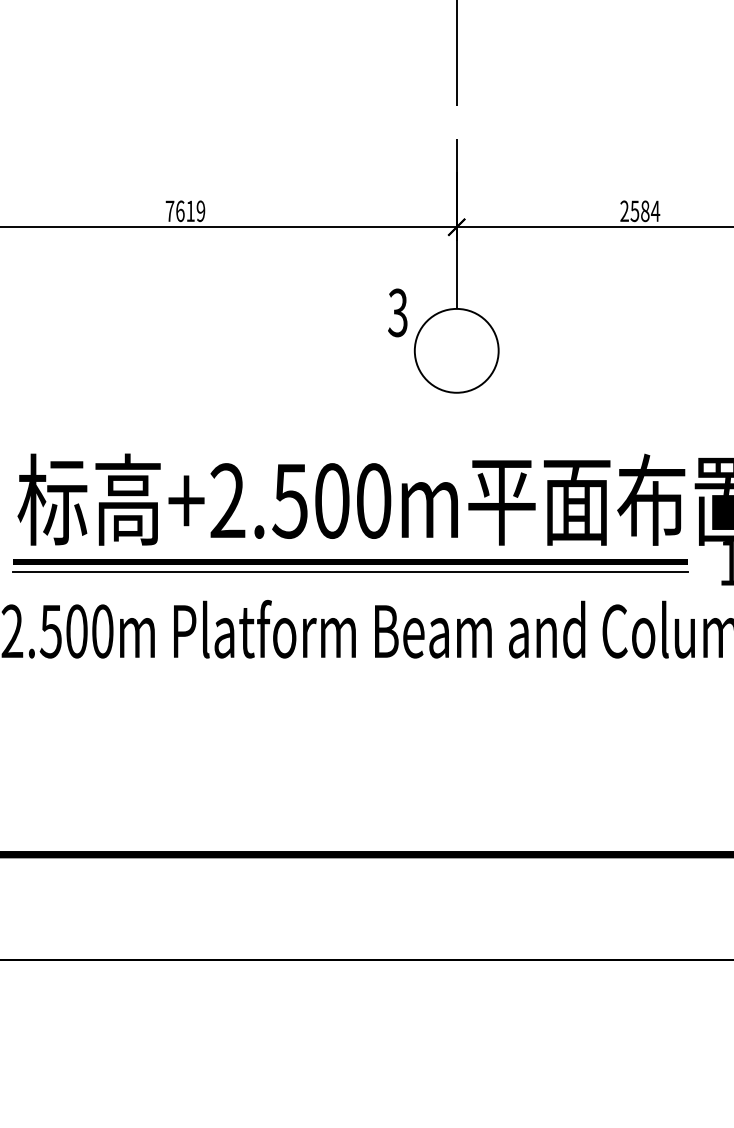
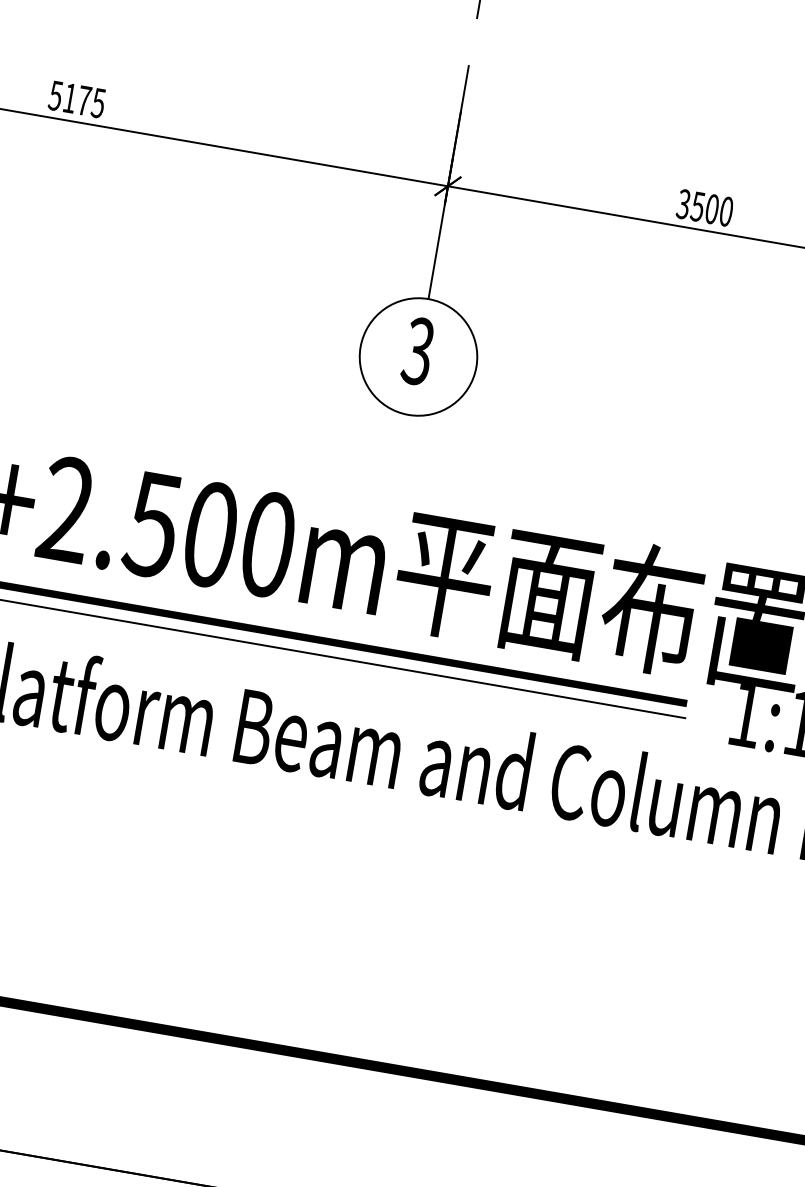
text: (185, 211) -> (77, 99), 7619 -> 5175
text: (640, 211) -> (705, 208), 2584 -> 3500
text: (397, 312) -> (417, 350), moved

